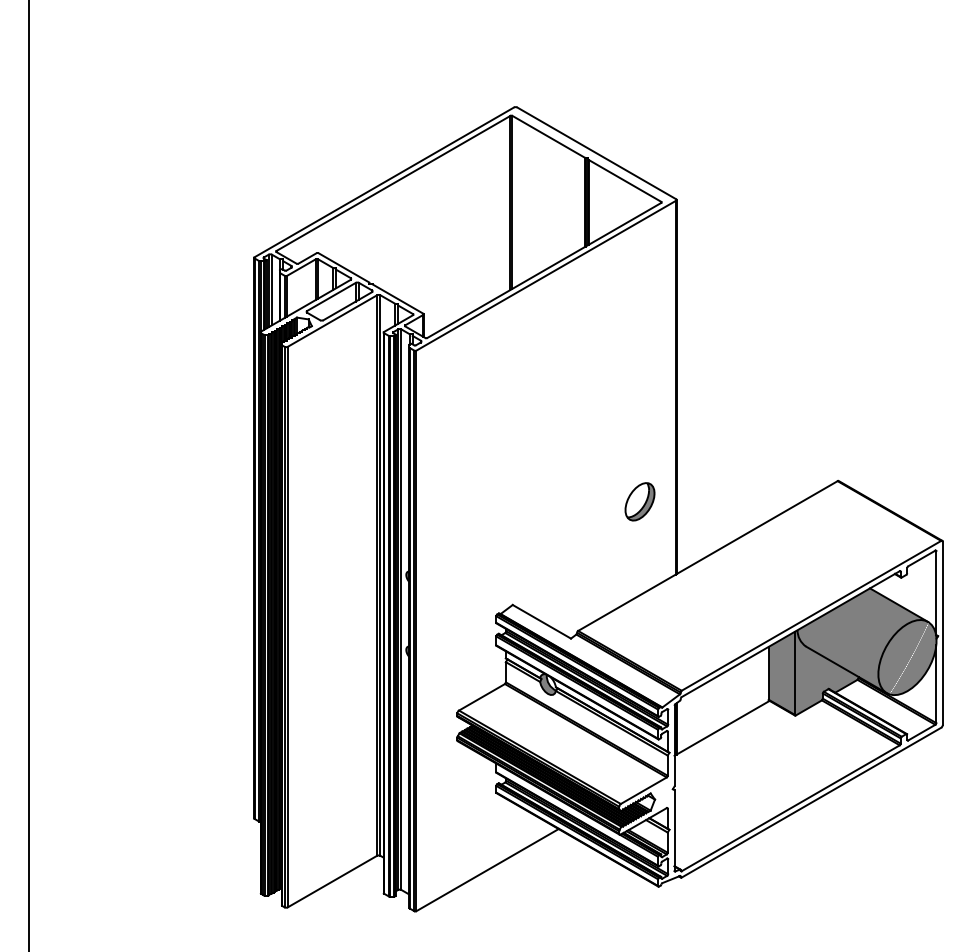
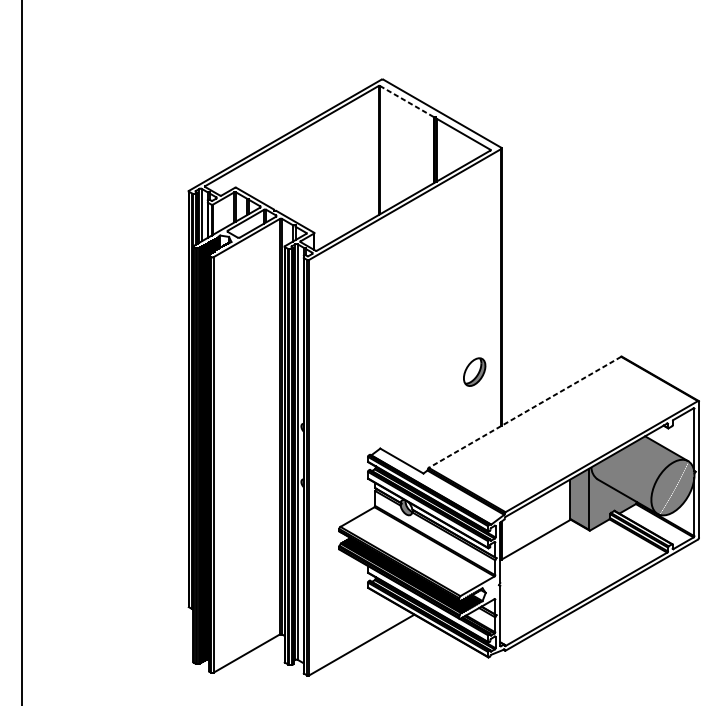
line: (548, 136) -> (406, 101), solid -> dashed
line: (707, 556) -> (524, 412), solid -> dashed

